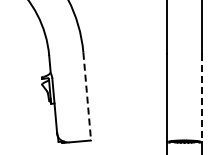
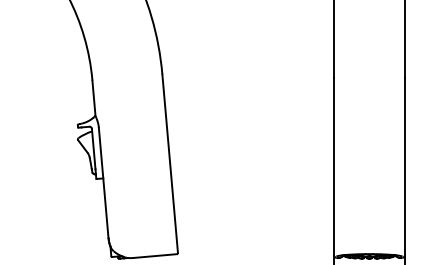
line: (87, 96) -> (170, 164), dashed -> solid
line: (201, 97) -> (404, 166), dashed -> solid

